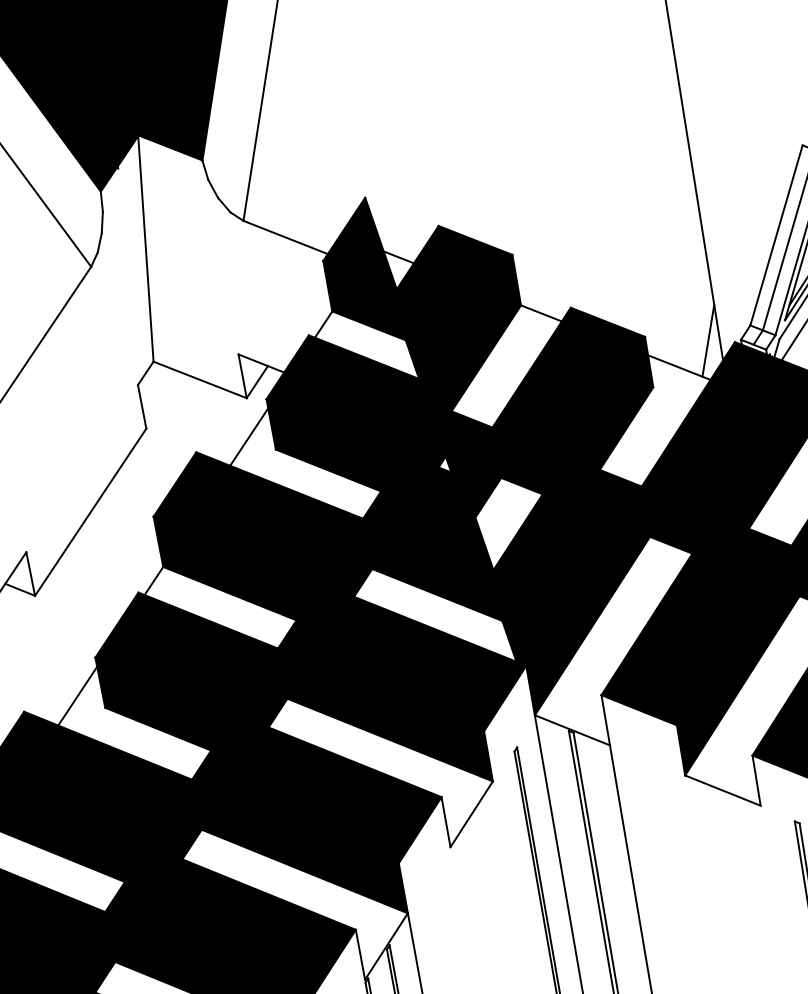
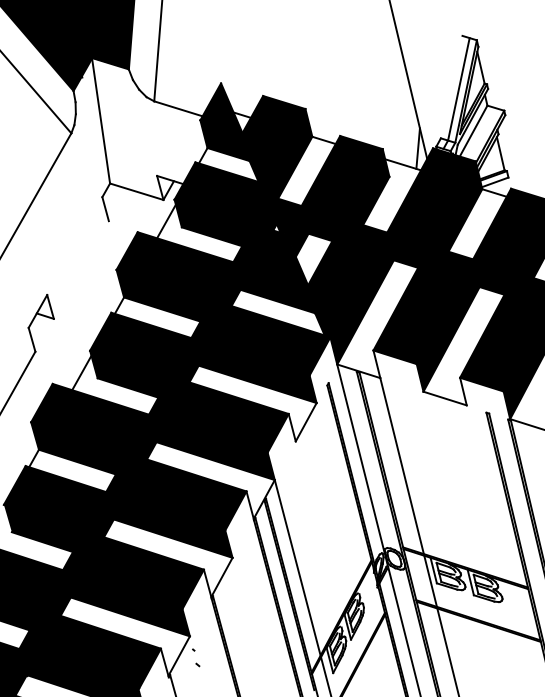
line: (776, 234) -> (451, 86), removed
line: (89, 511) -> (80, 269), removed

